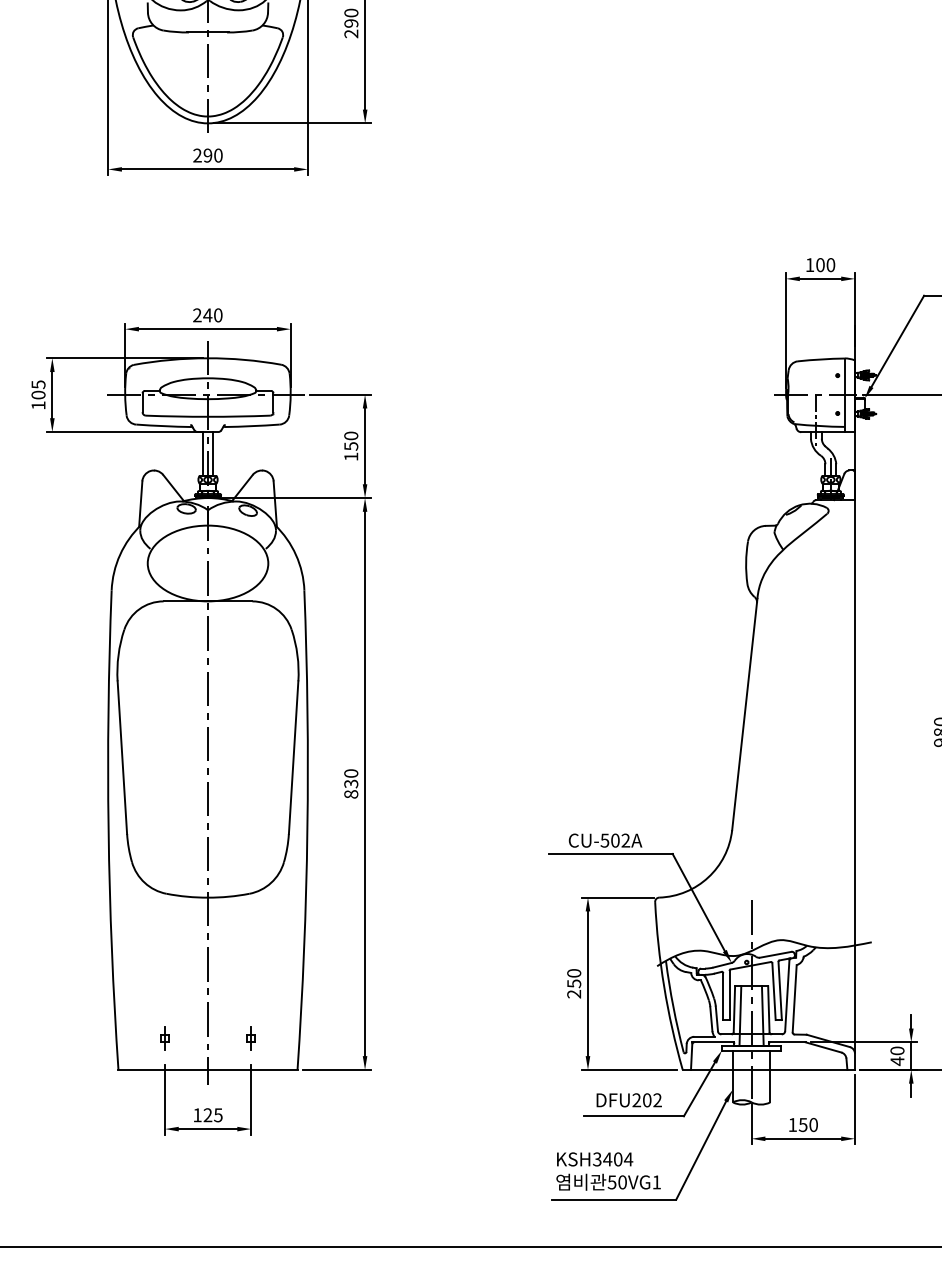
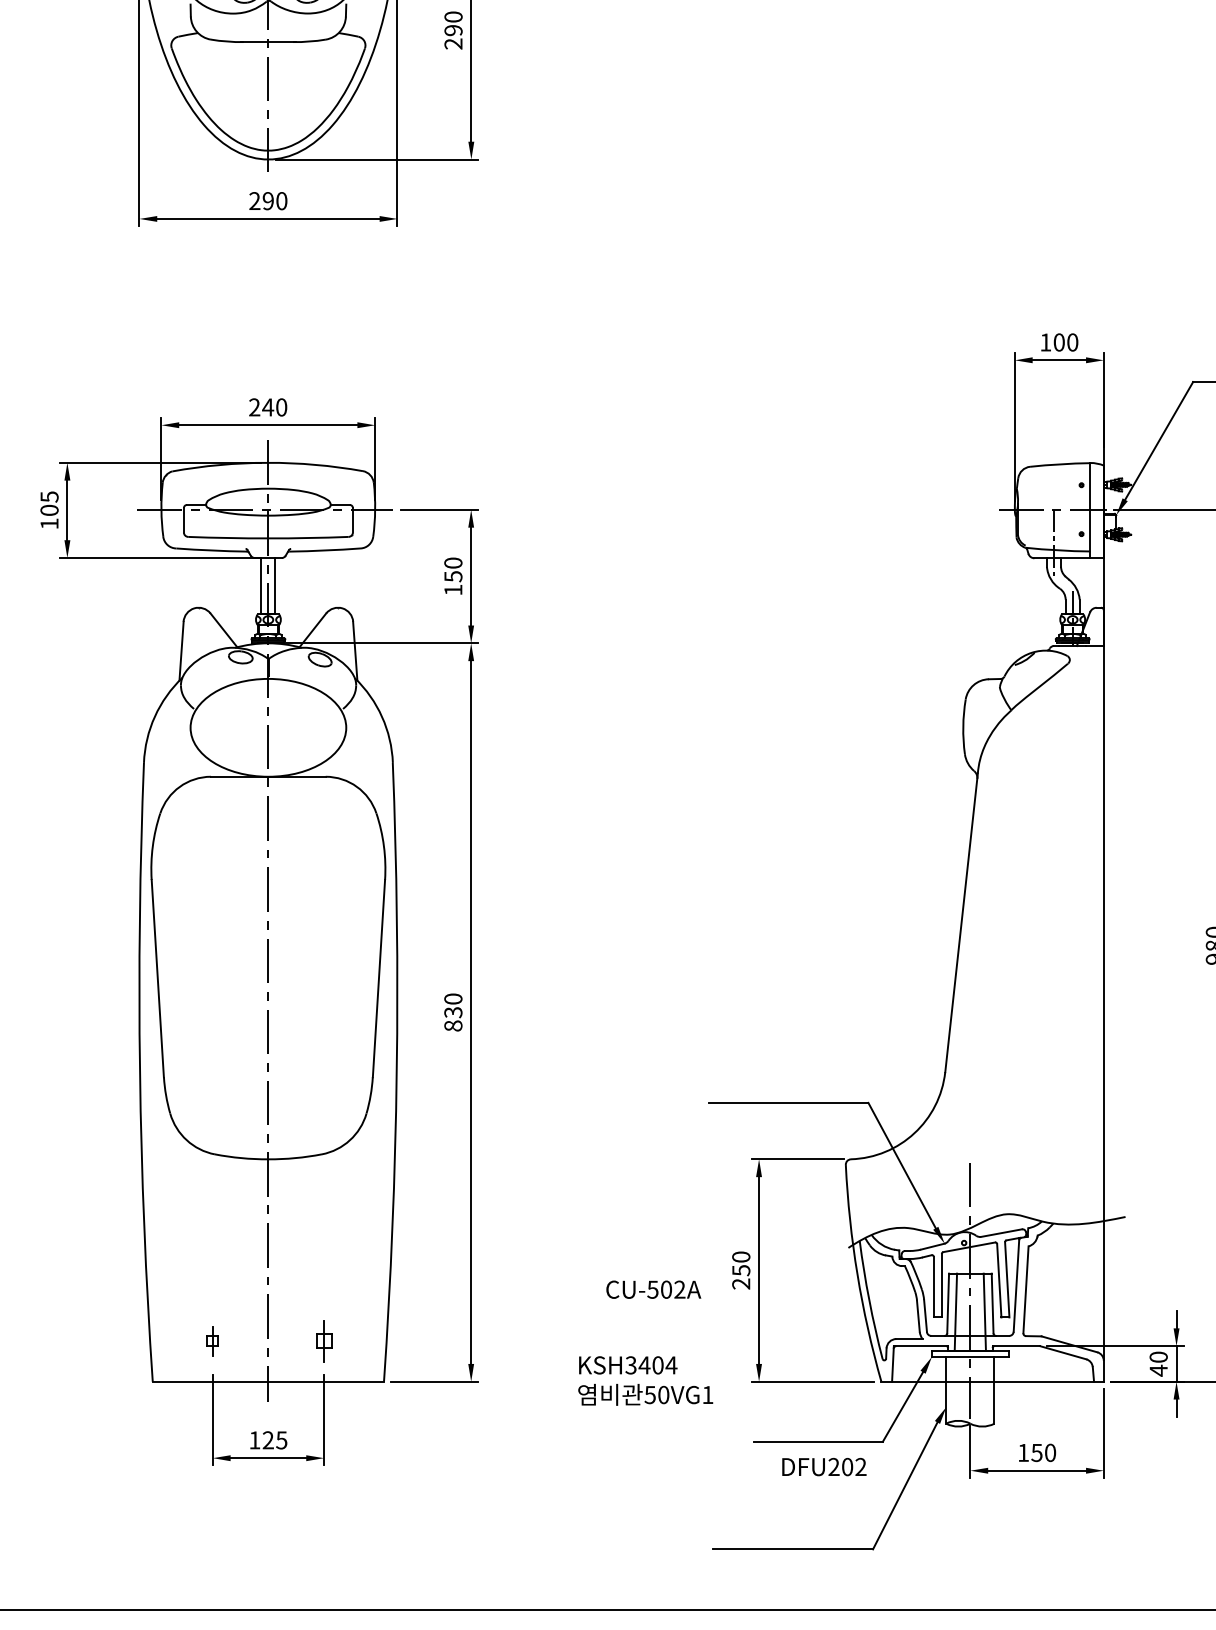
text: (605, 840) -> (653, 1289), moved
part: (250, 1038) -> (323, 1341), size x1.4
text: (629, 1099) -> (824, 1466), moved
text: (608, 1171) -> (645, 1380), moved

